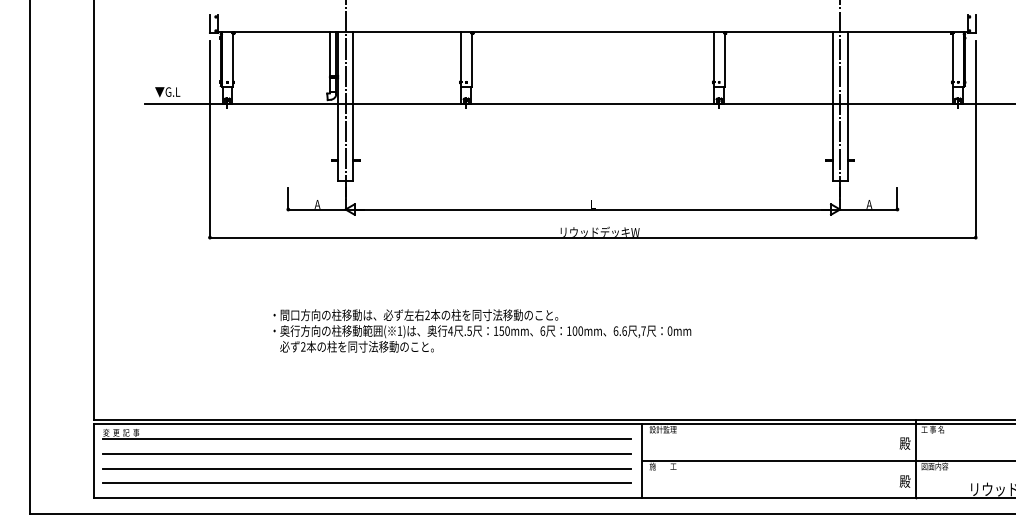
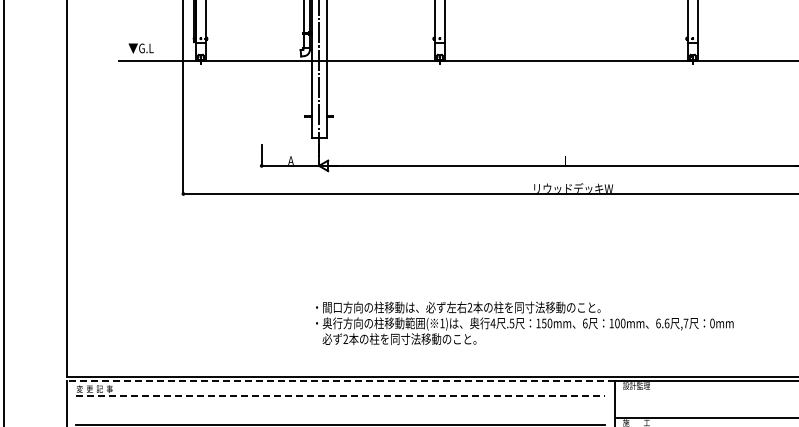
text: (482, 330) -> (524, 322), moved
line: (367, 424) -> (340, 380), solid -> dashed
line: (367, 439) -> (340, 395), solid -> dashed
line: (366, 453) -> (339, 409), removed

